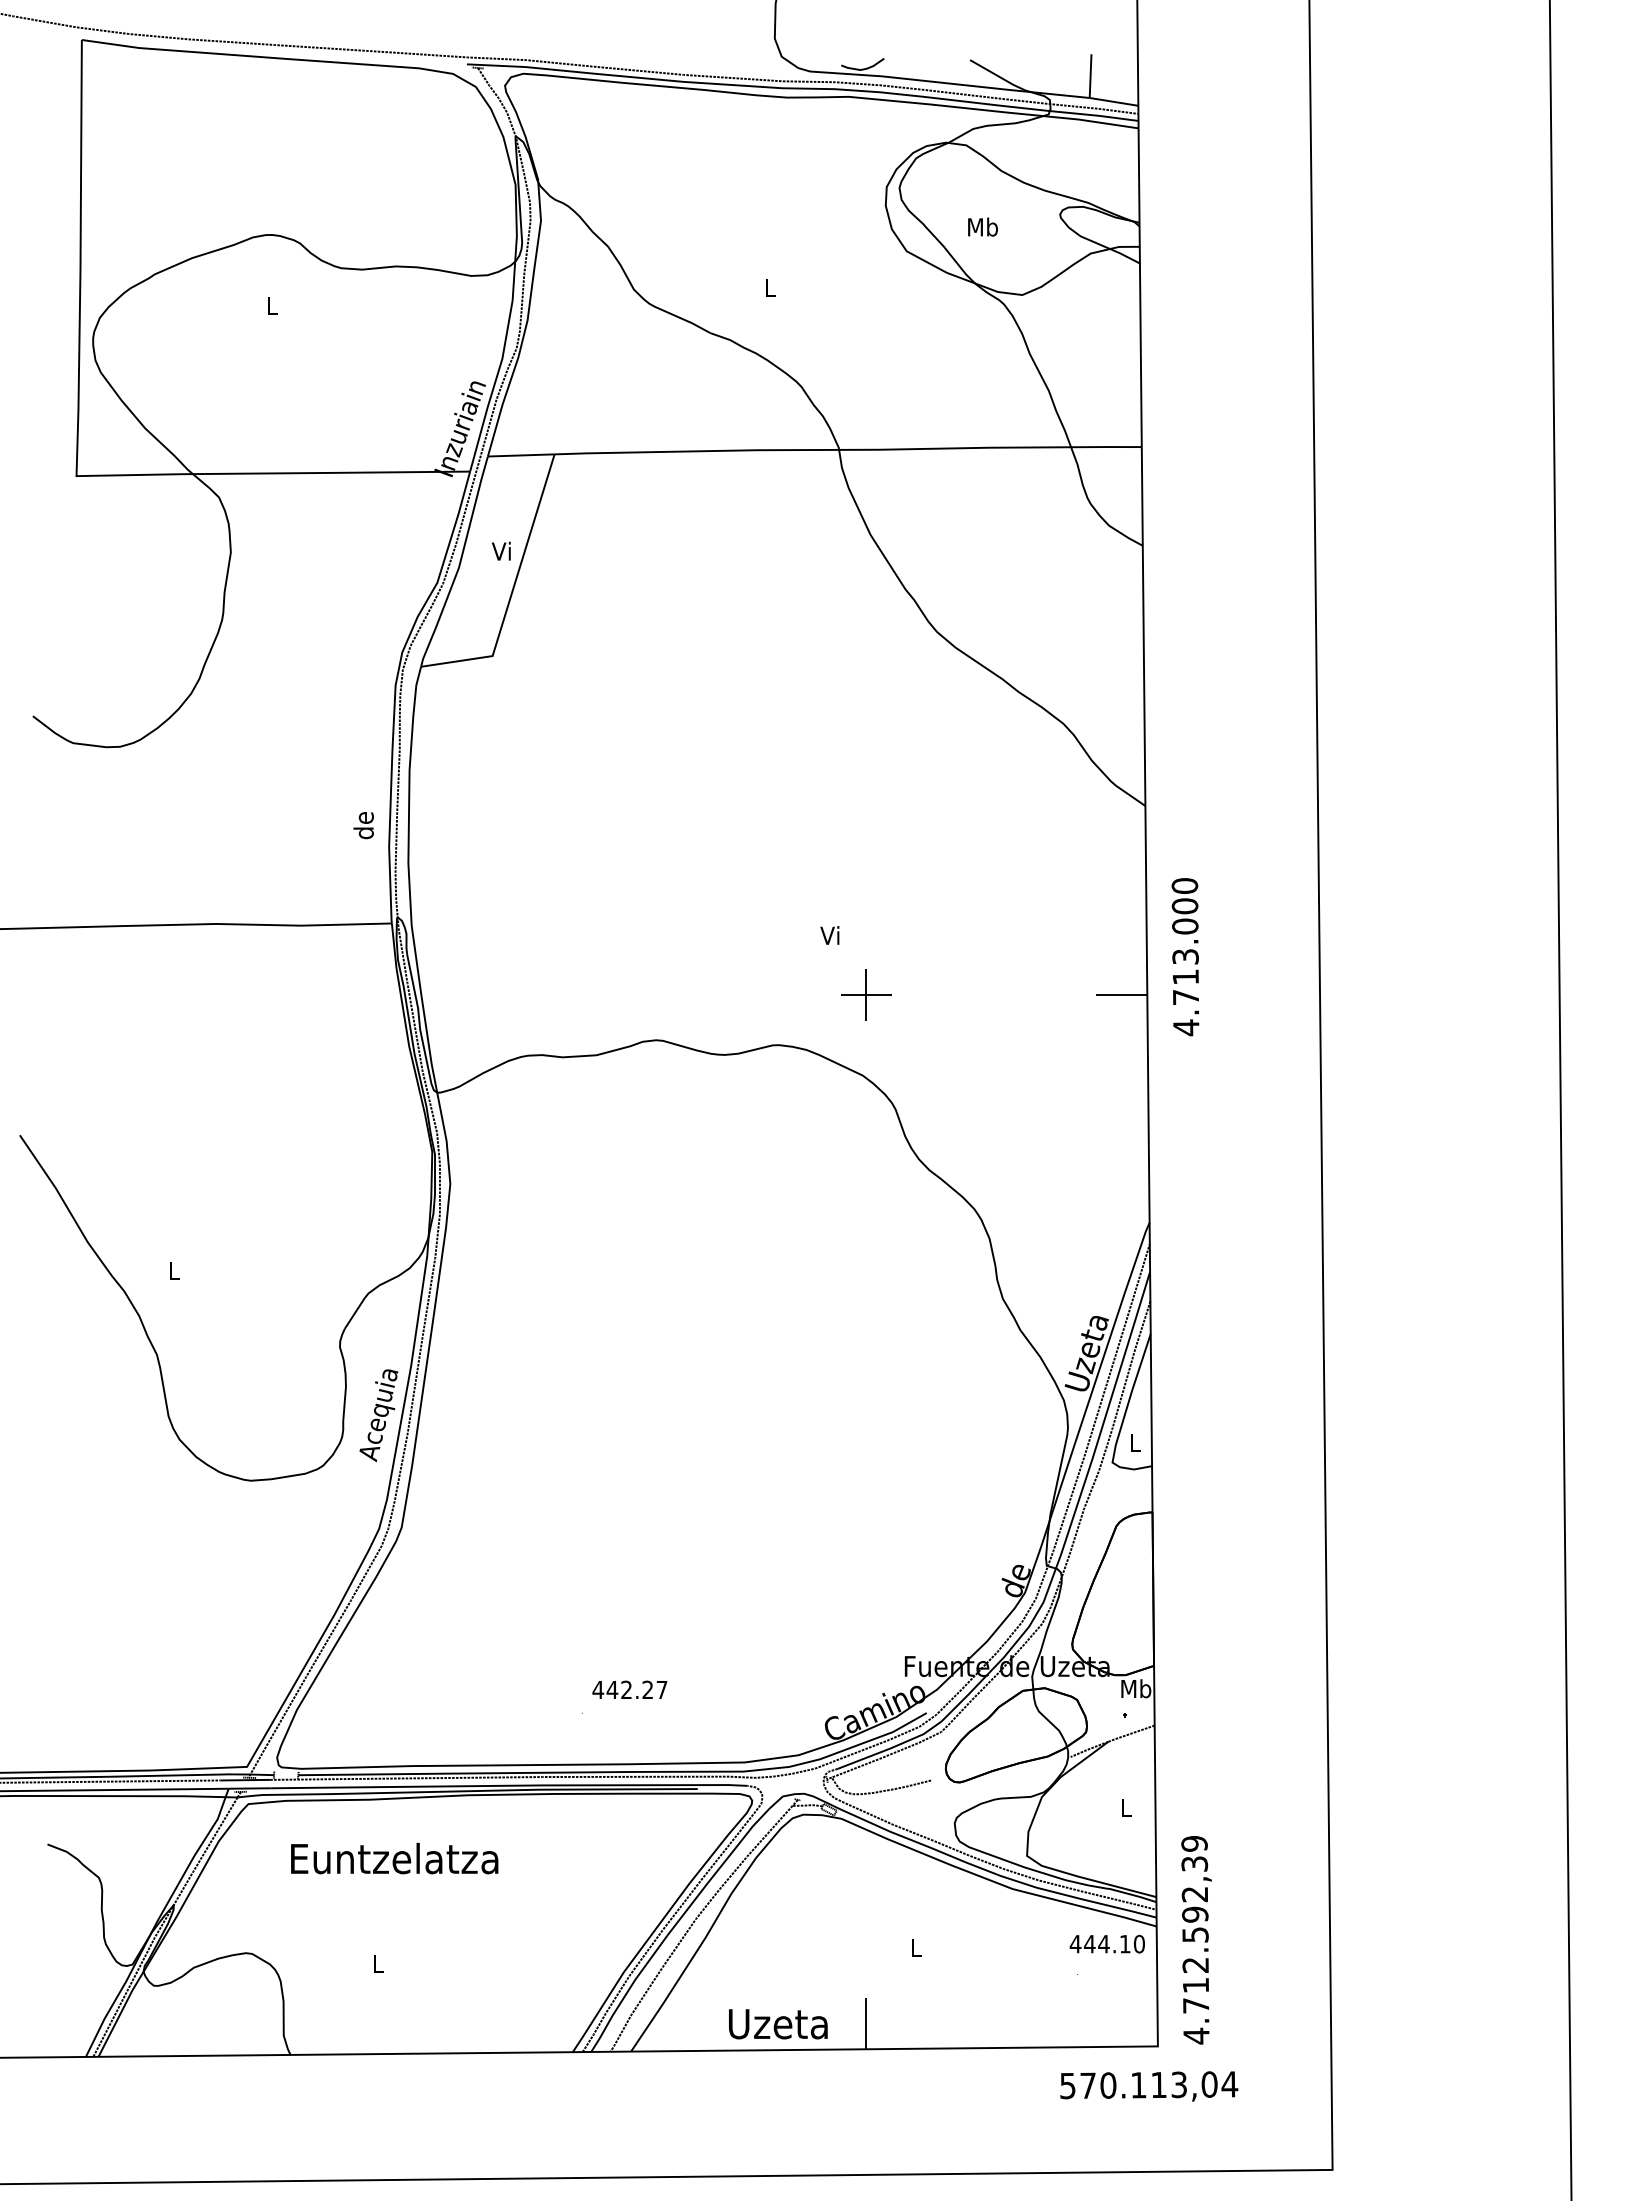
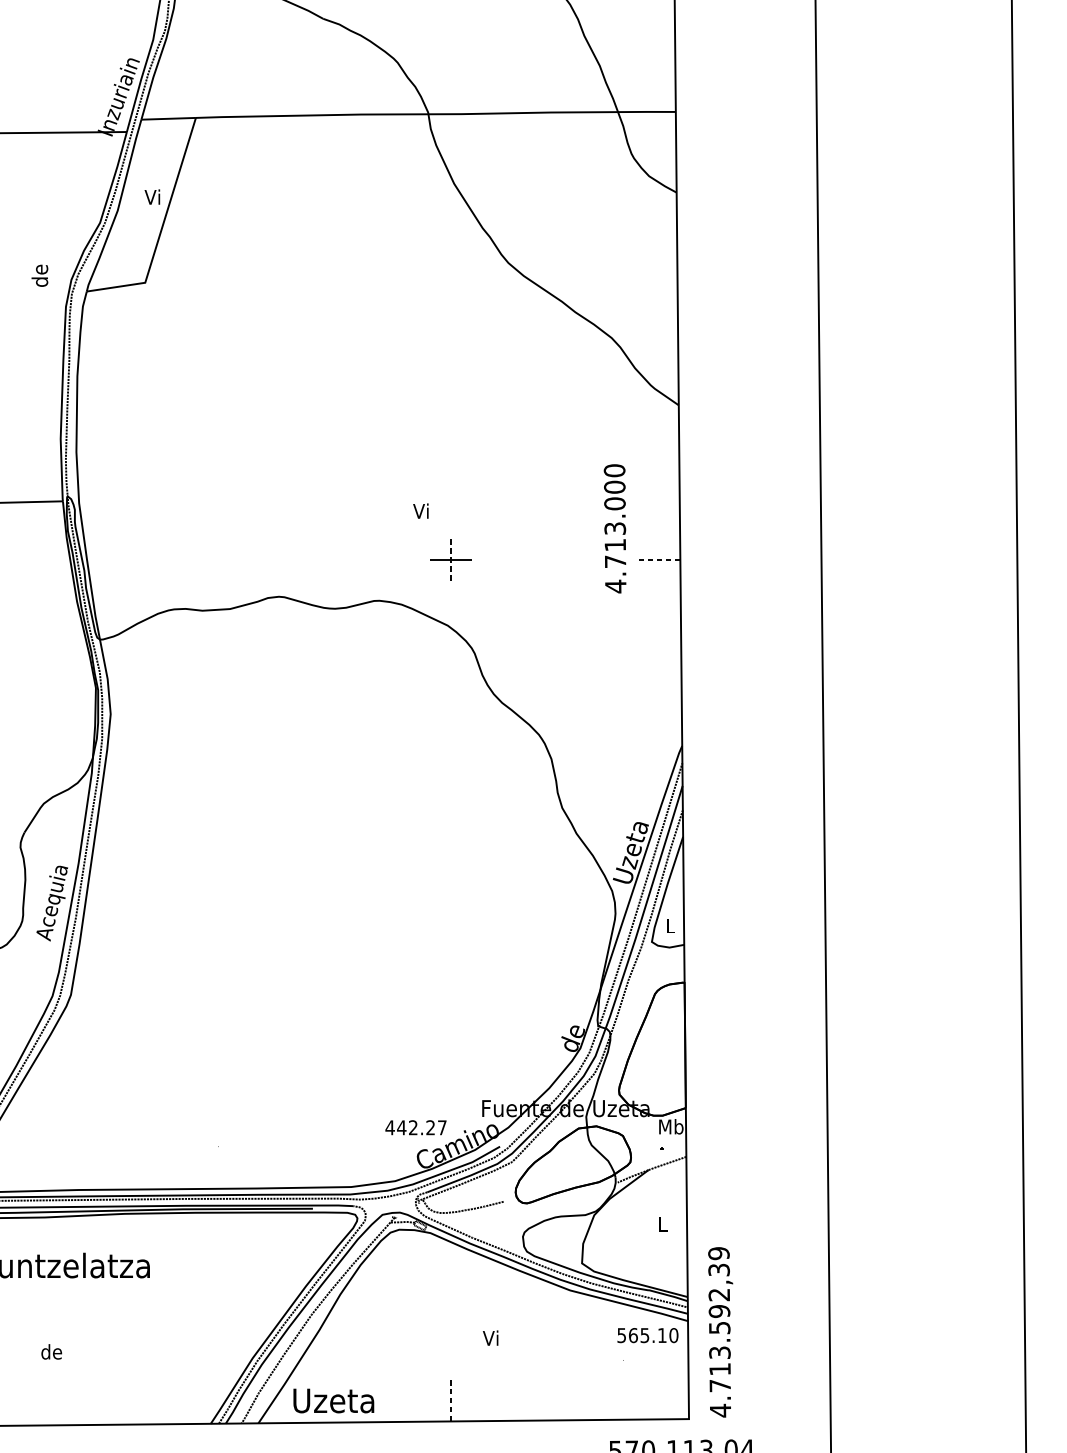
text: (363, 825) -> (39, 275), moved
text: (1185, 957) -> (615, 529), moved
line: (866, 994) -> (450, 559), solid -> dashed
line: (1121, 994) -> (659, 559), solid -> dashed
text: (629, 1689) -> (415, 1127), moved
text: (1089, 1943) -> (633, 1334), 444.10 -> 565.10
text: (914, 1946) -> (490, 1337), L -> Vi
text: (377, 1963) -> (51, 1351), L -> de
text: (1195, 1964) -> (719, 1352), 4.712.592,39 -> 4.713.592,39
line: (866, 2023) -> (450, 1400), solid -> dashed
text: (778, 2024) -> (333, 1401), moved

